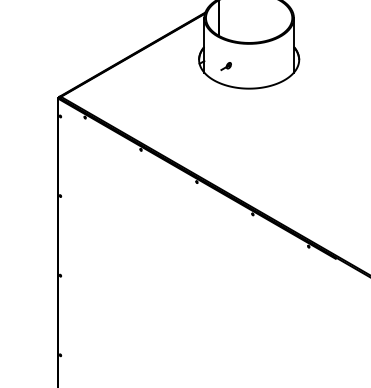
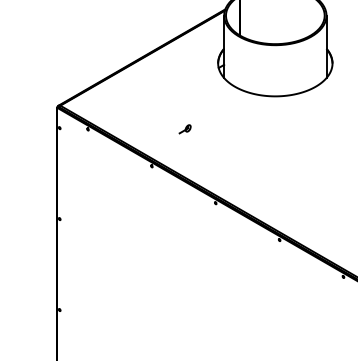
part: (225, 66) -> (184, 129), moved

